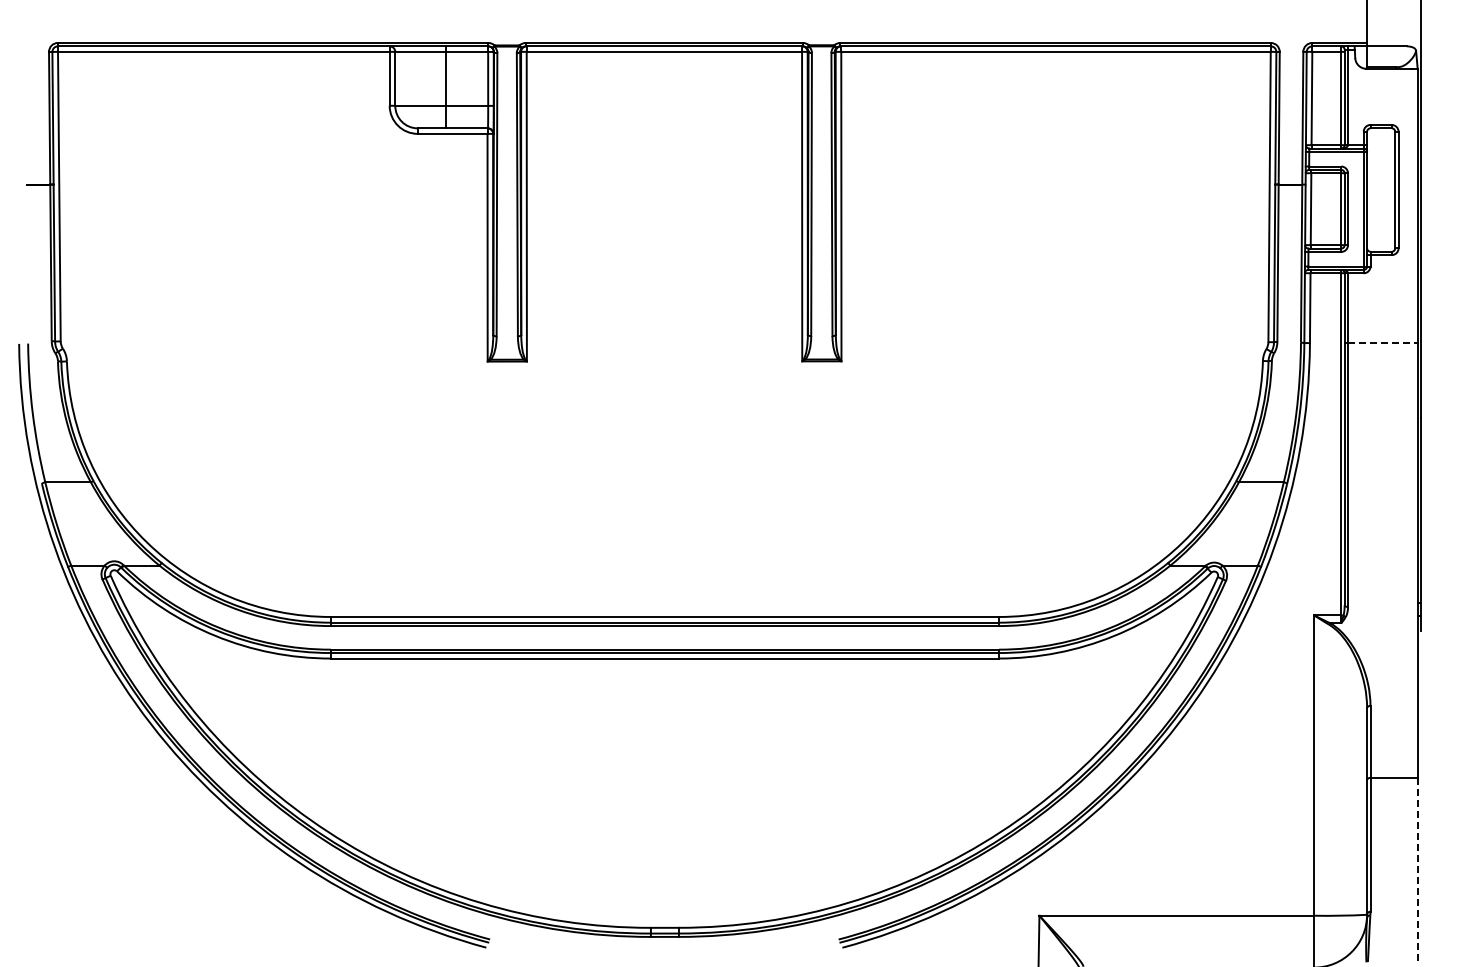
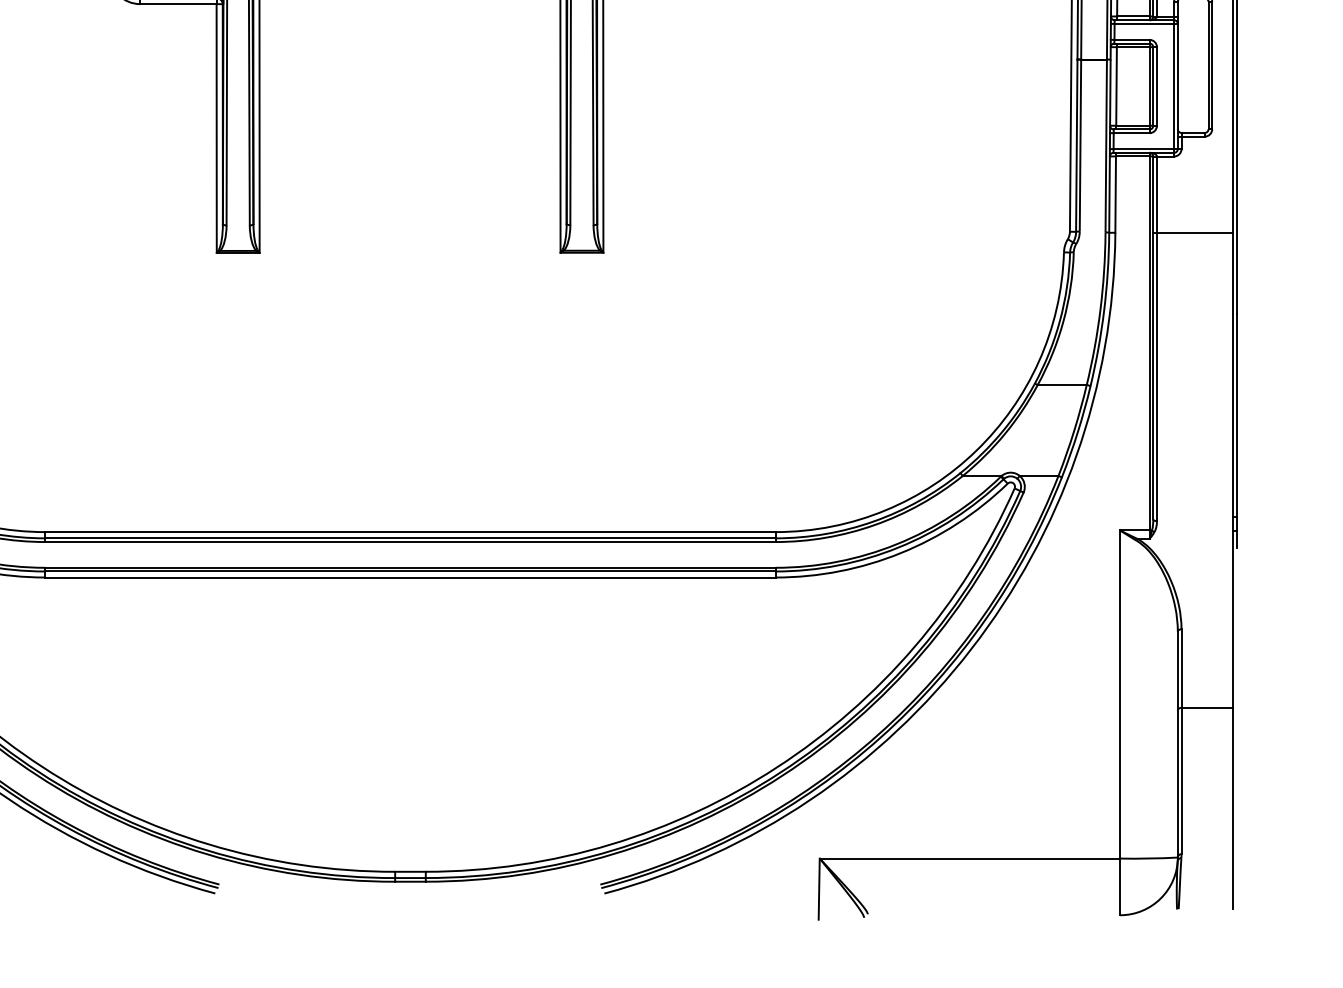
line: (1382, 342) -> (1194, 232), dashed -> solid
line: (1417, 870) -> (1232, 809), dashed -> solid

